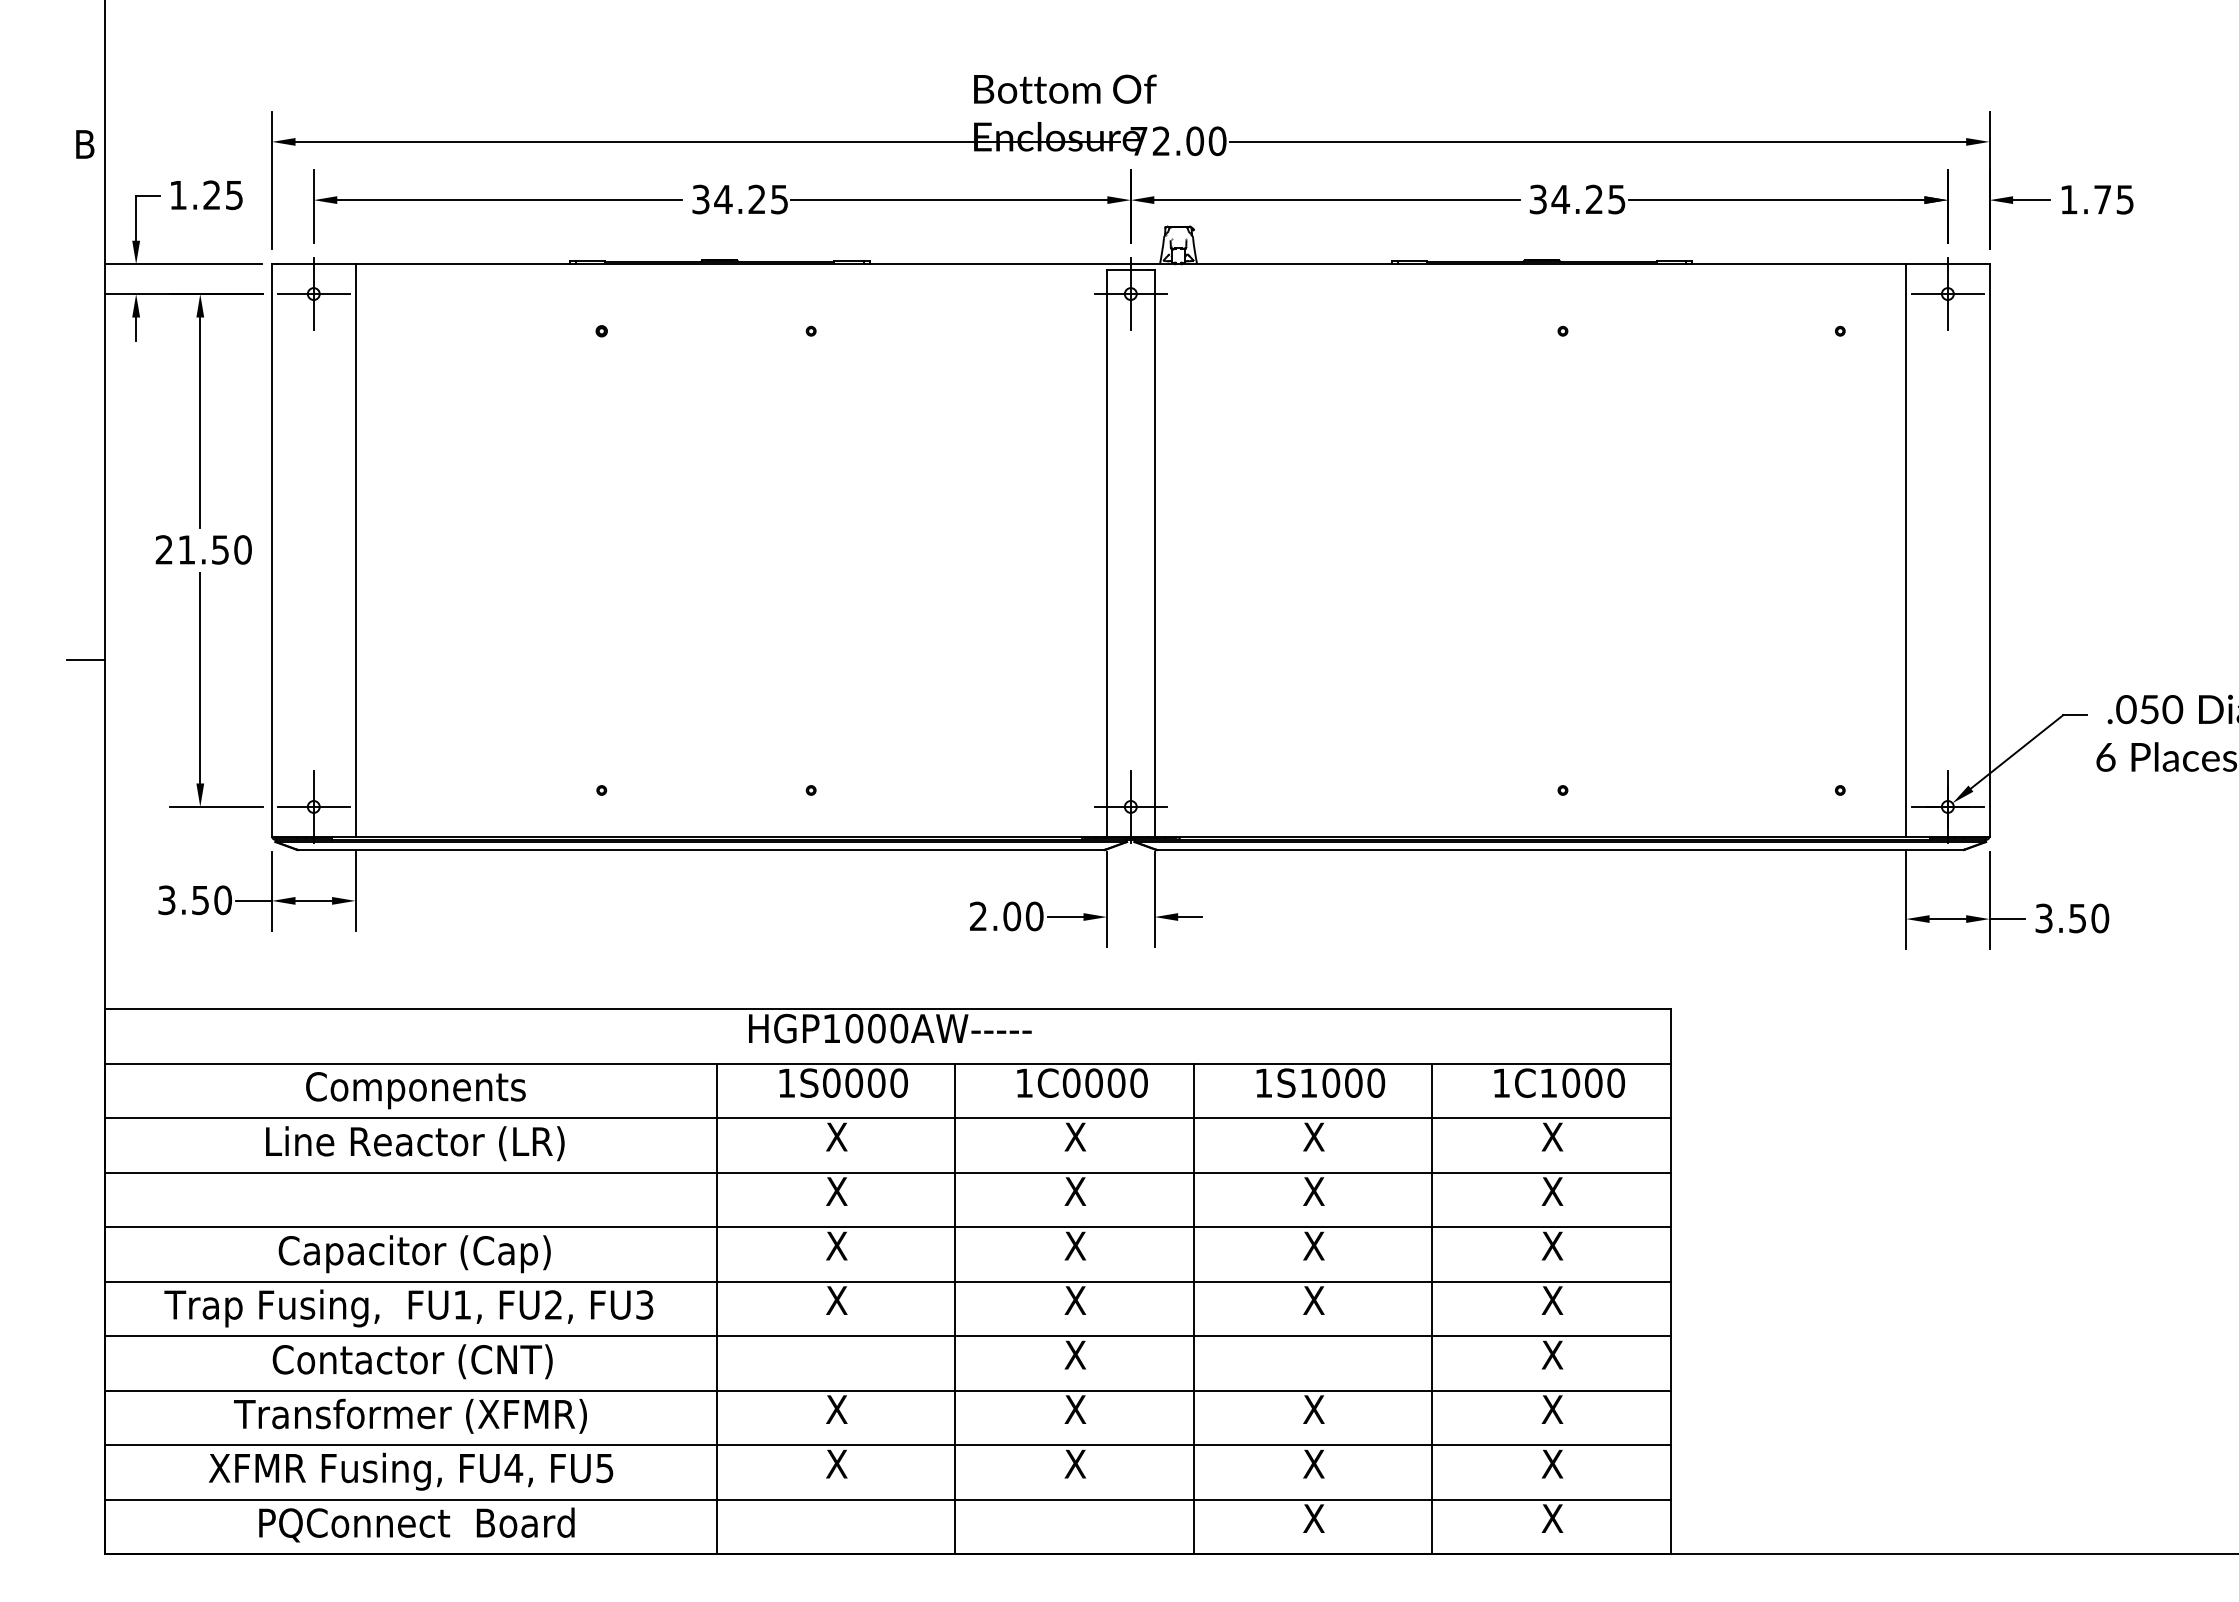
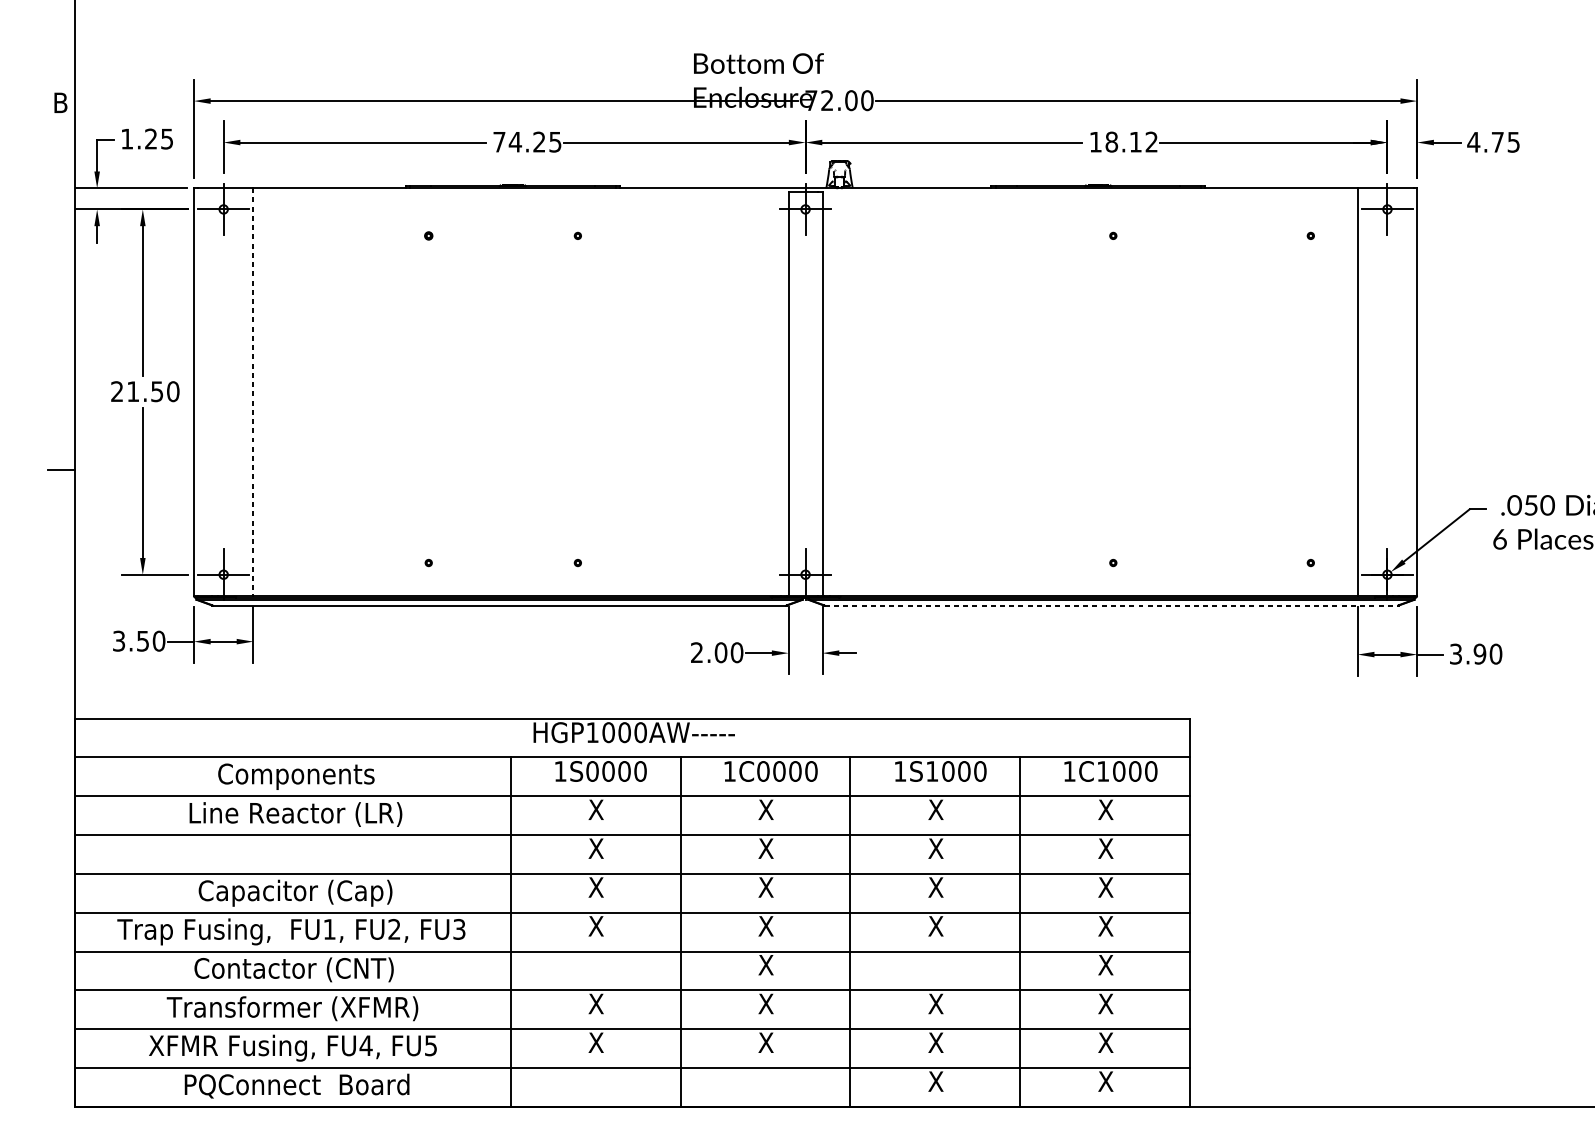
text: (700, 199) -> (499, 142), 34.25 -> 74.25
text: (1577, 199) -> (1123, 142), 34.25 -> 18.12
text: (2068, 199) -> (1473, 142), 1.75 -> 4.75
line: (355, 551) -> (253, 392), solid -> dashed
line: (1560, 850) -> (1111, 605), solid -> dashed
text: (2077, 918) -> (1479, 654), 3.50 -> 3.90

